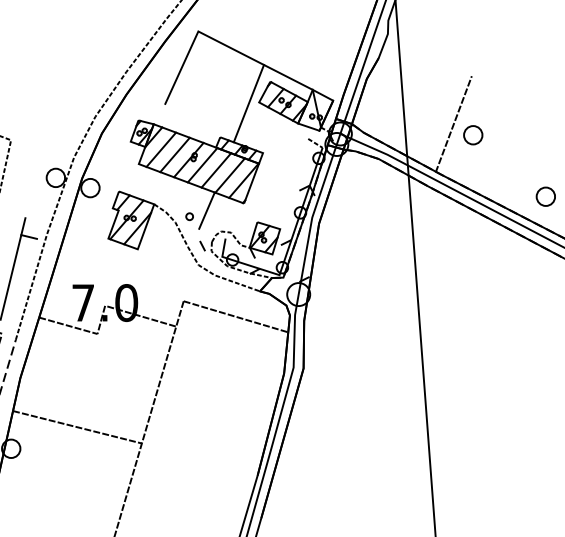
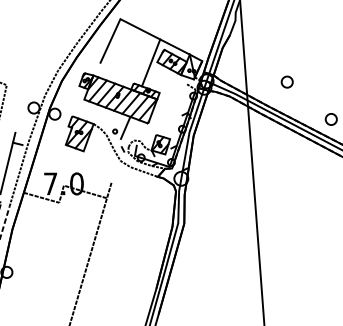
line: (453, 124) -> (275, 75), removed
line: (234, 315) -> (142, 191), removed
line: (76, 427) -> (46, 259), removed

